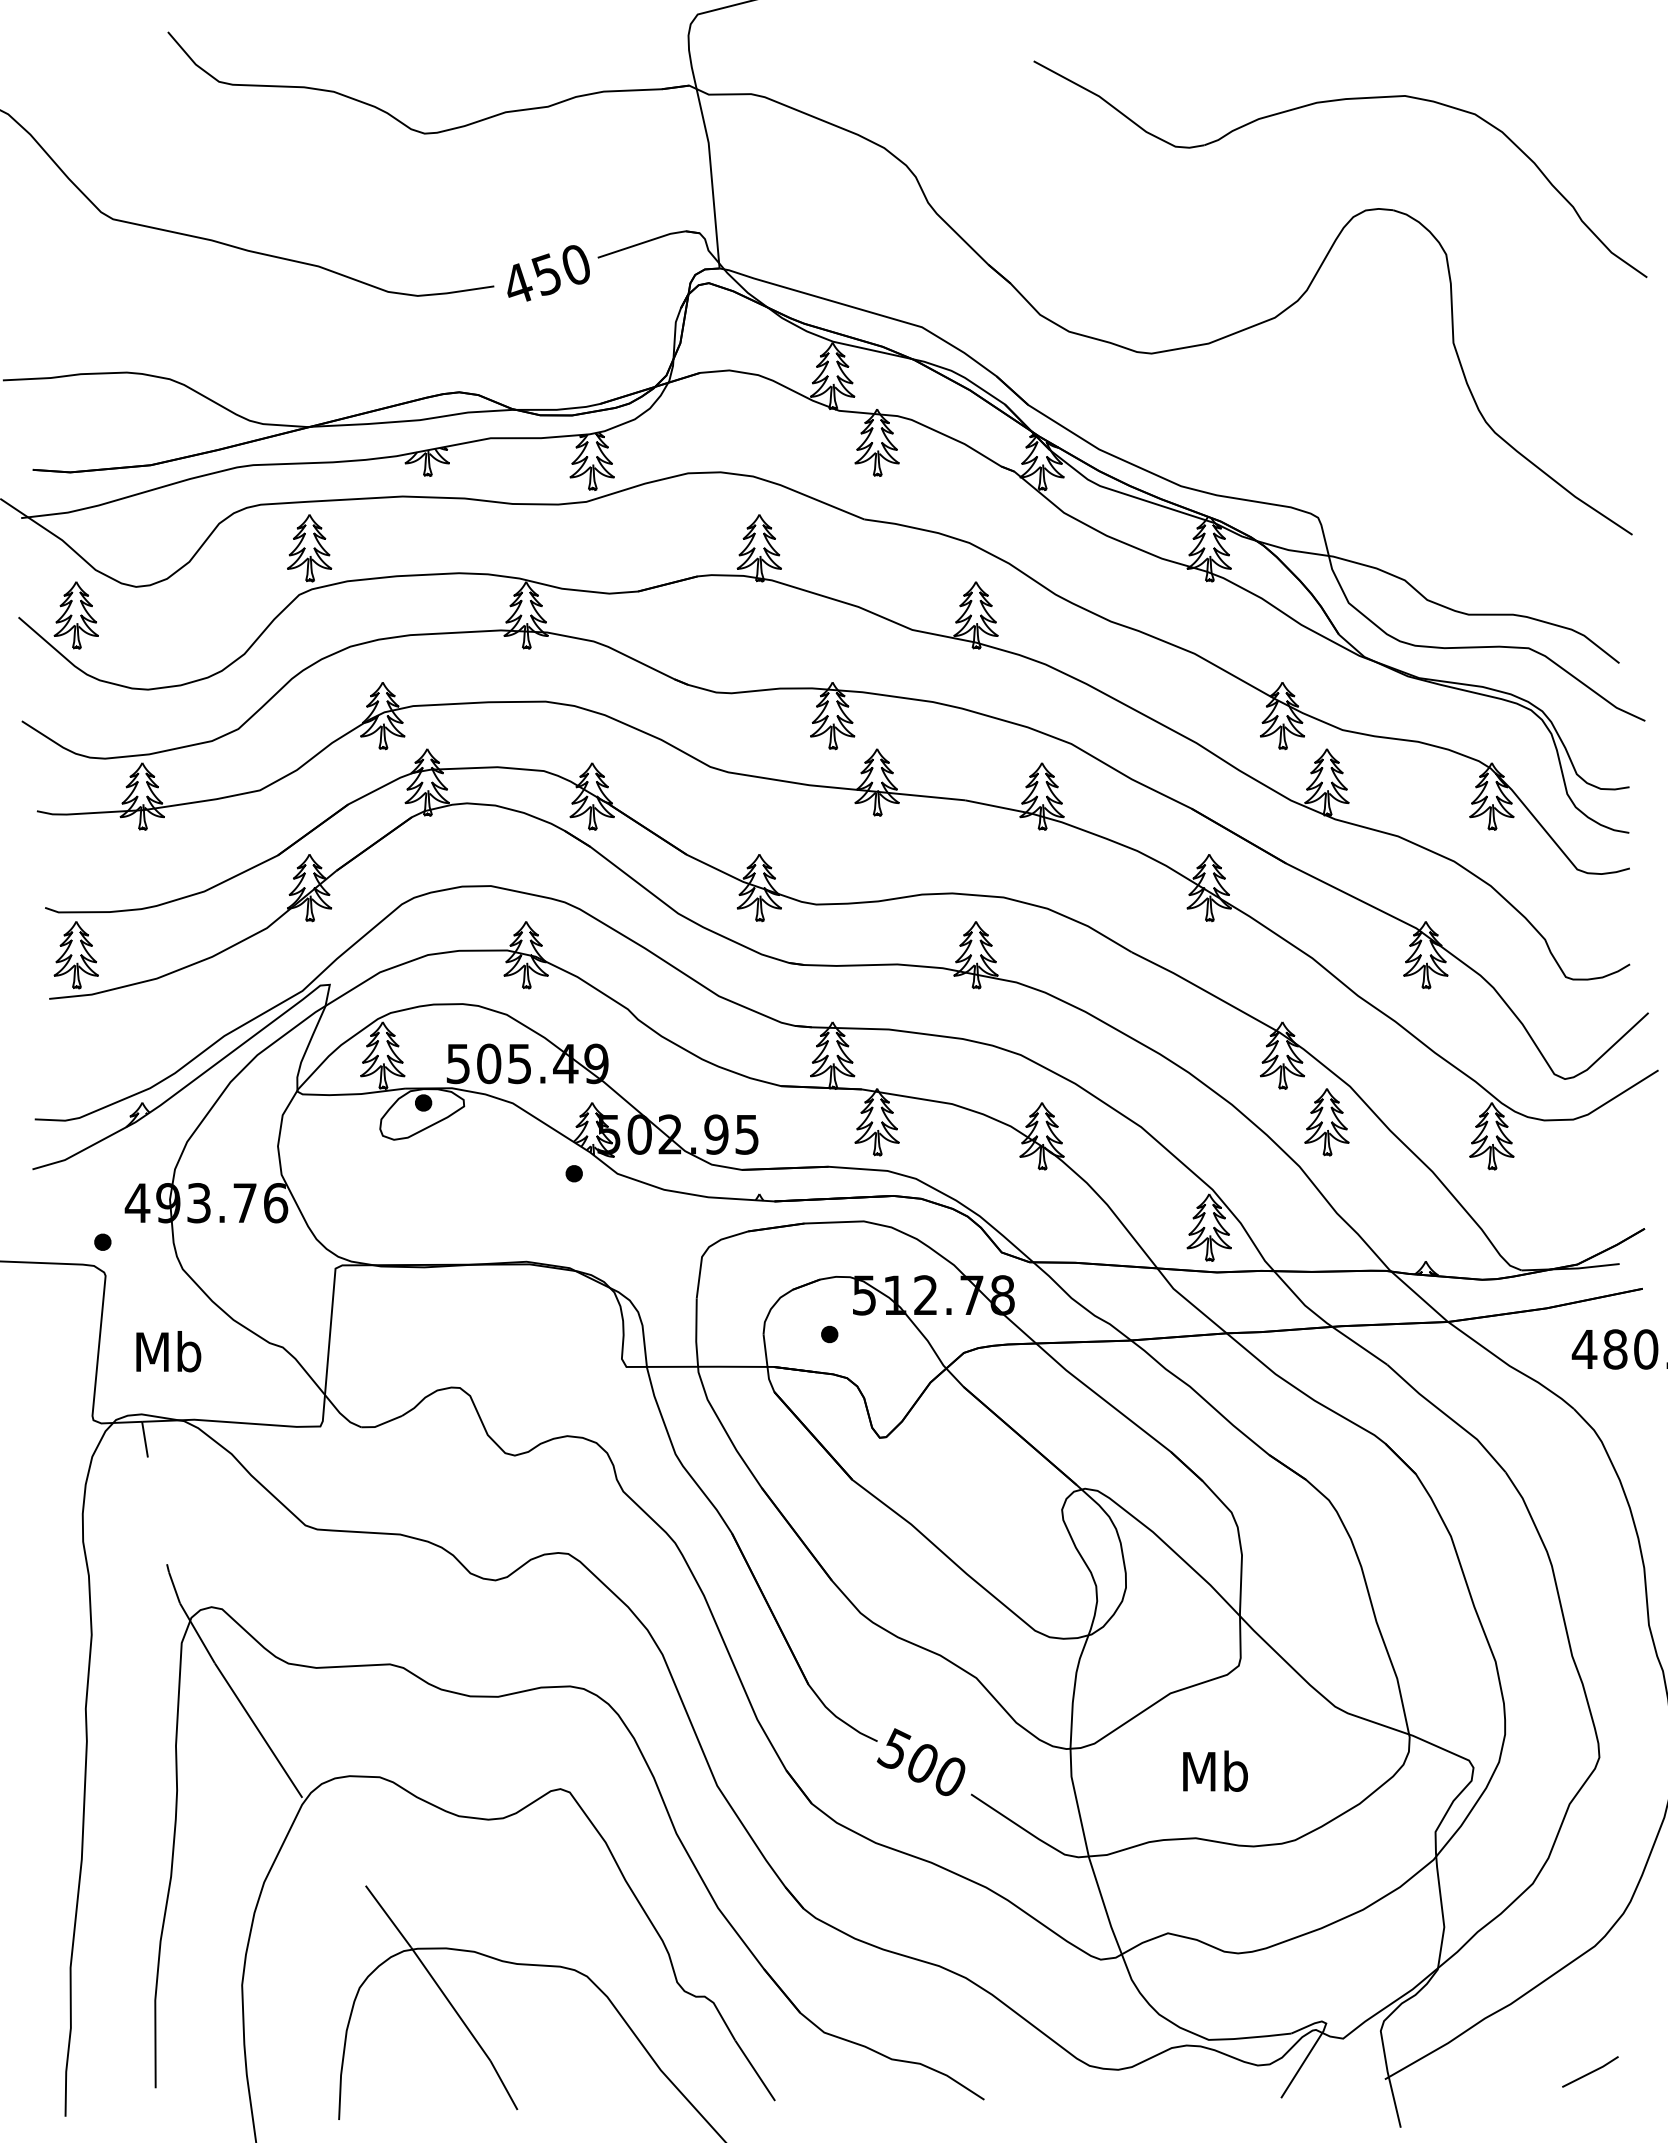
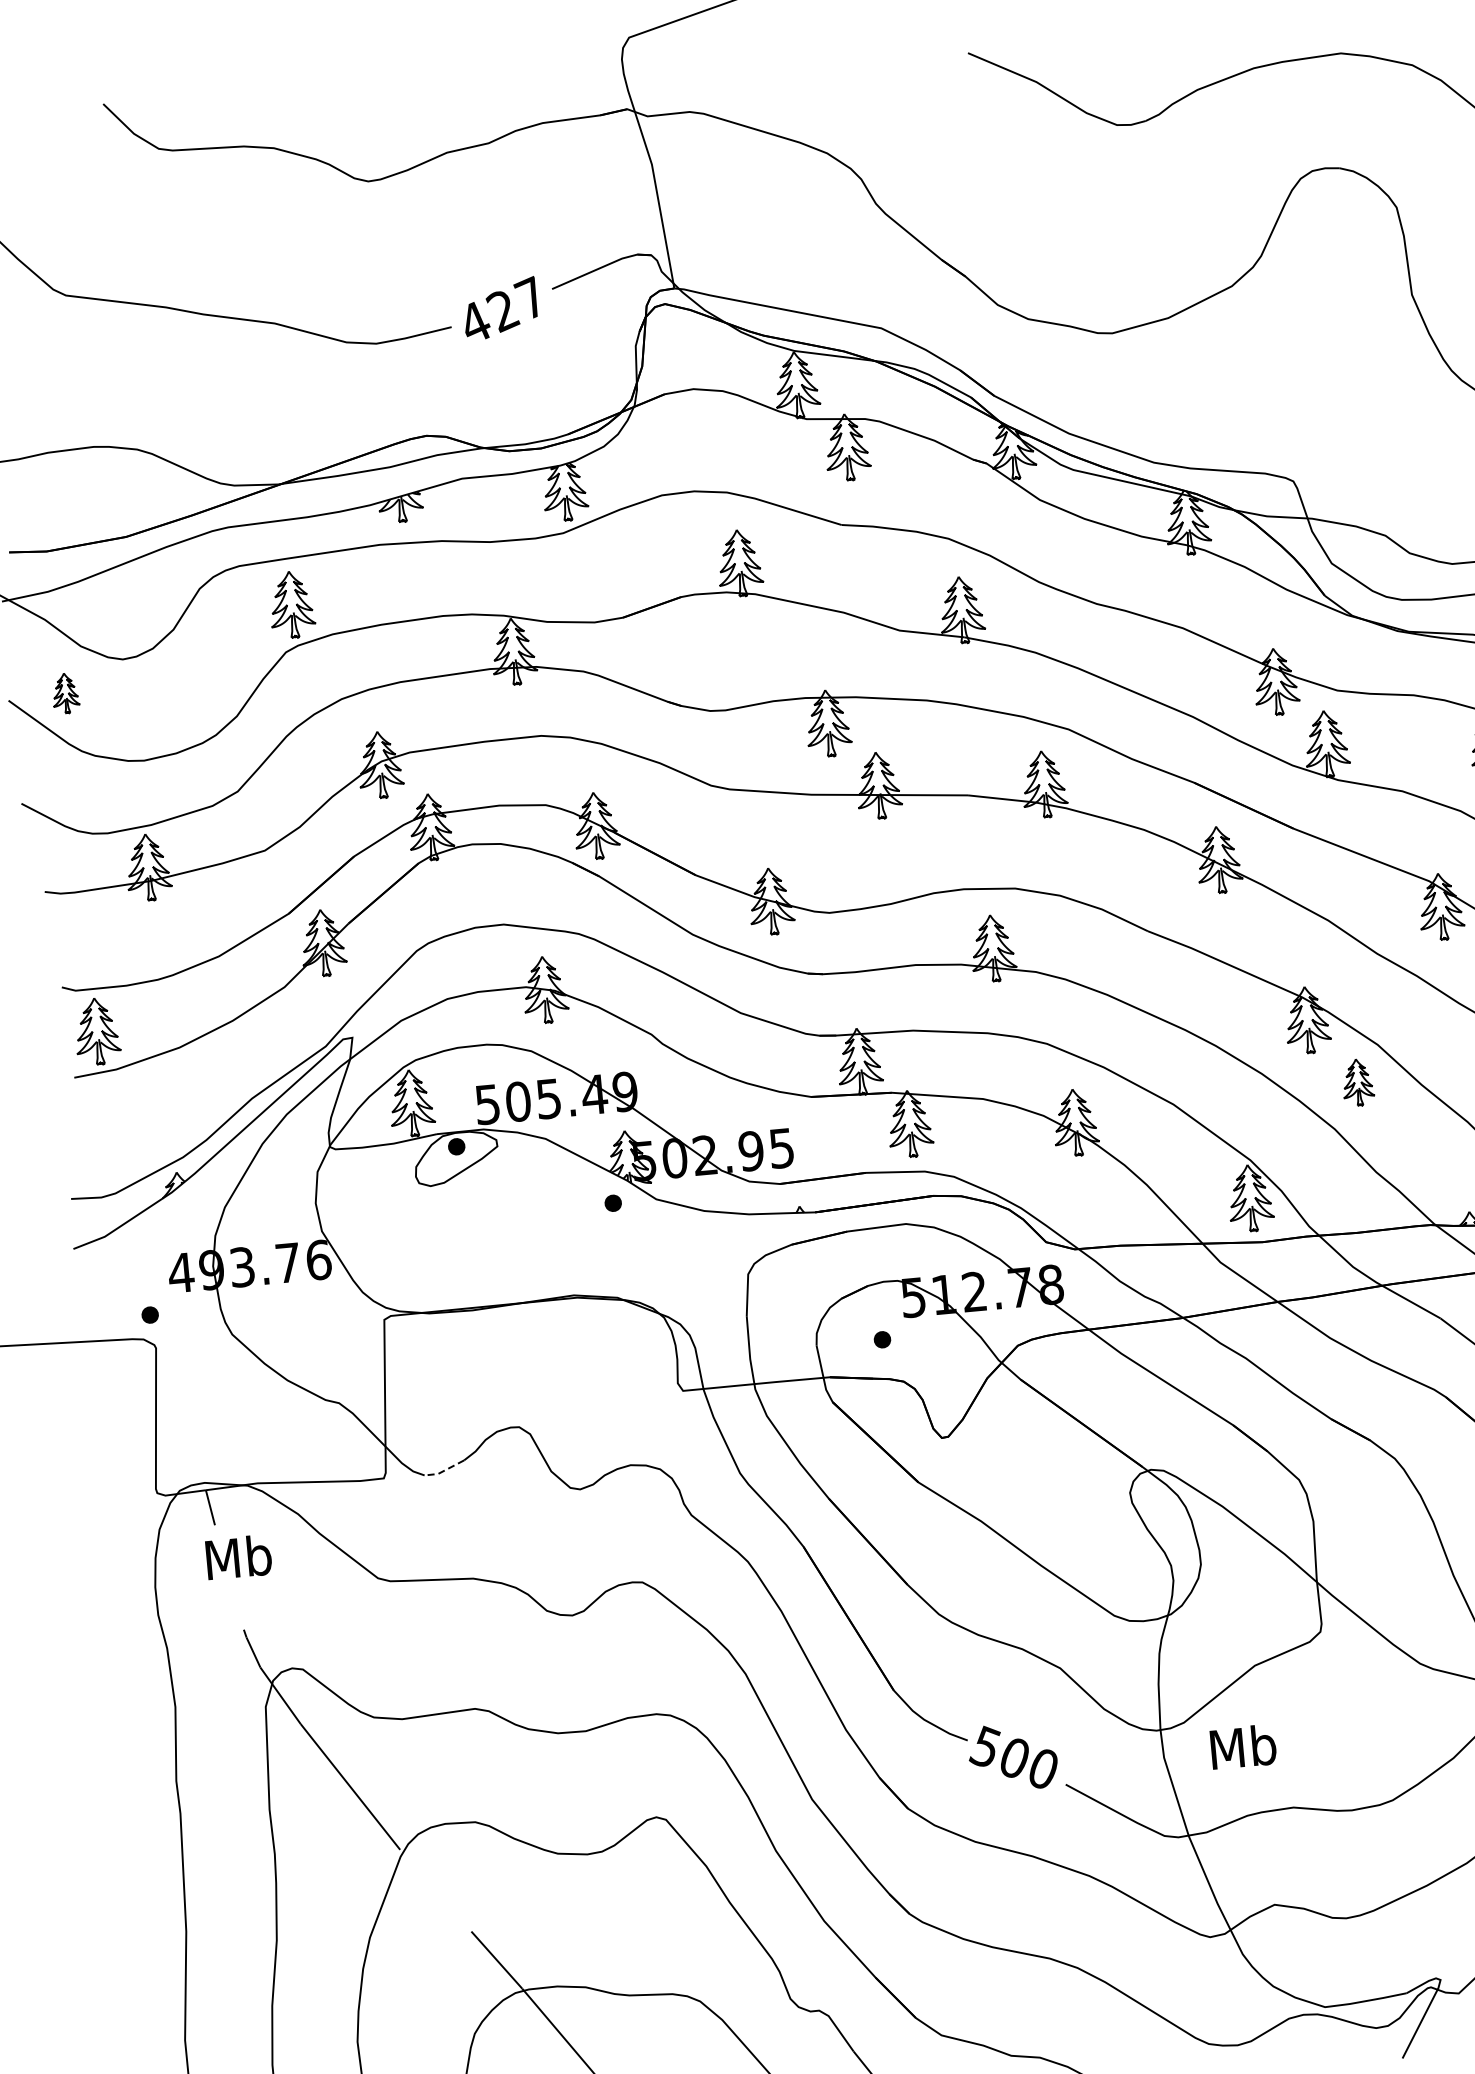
text: (559, 269) -> (515, 304), 450 -> 427
part: (75, 615) -> (65, 693), size x0.6
part: (1326, 1122) -> (1357, 1082), size x0.7
text: (168, 1351) -> (238, 1557), moved
line: (381, 1424) -> (444, 1470), solid -> dashed
text: (1215, 1770) -> (1243, 1746), moved

